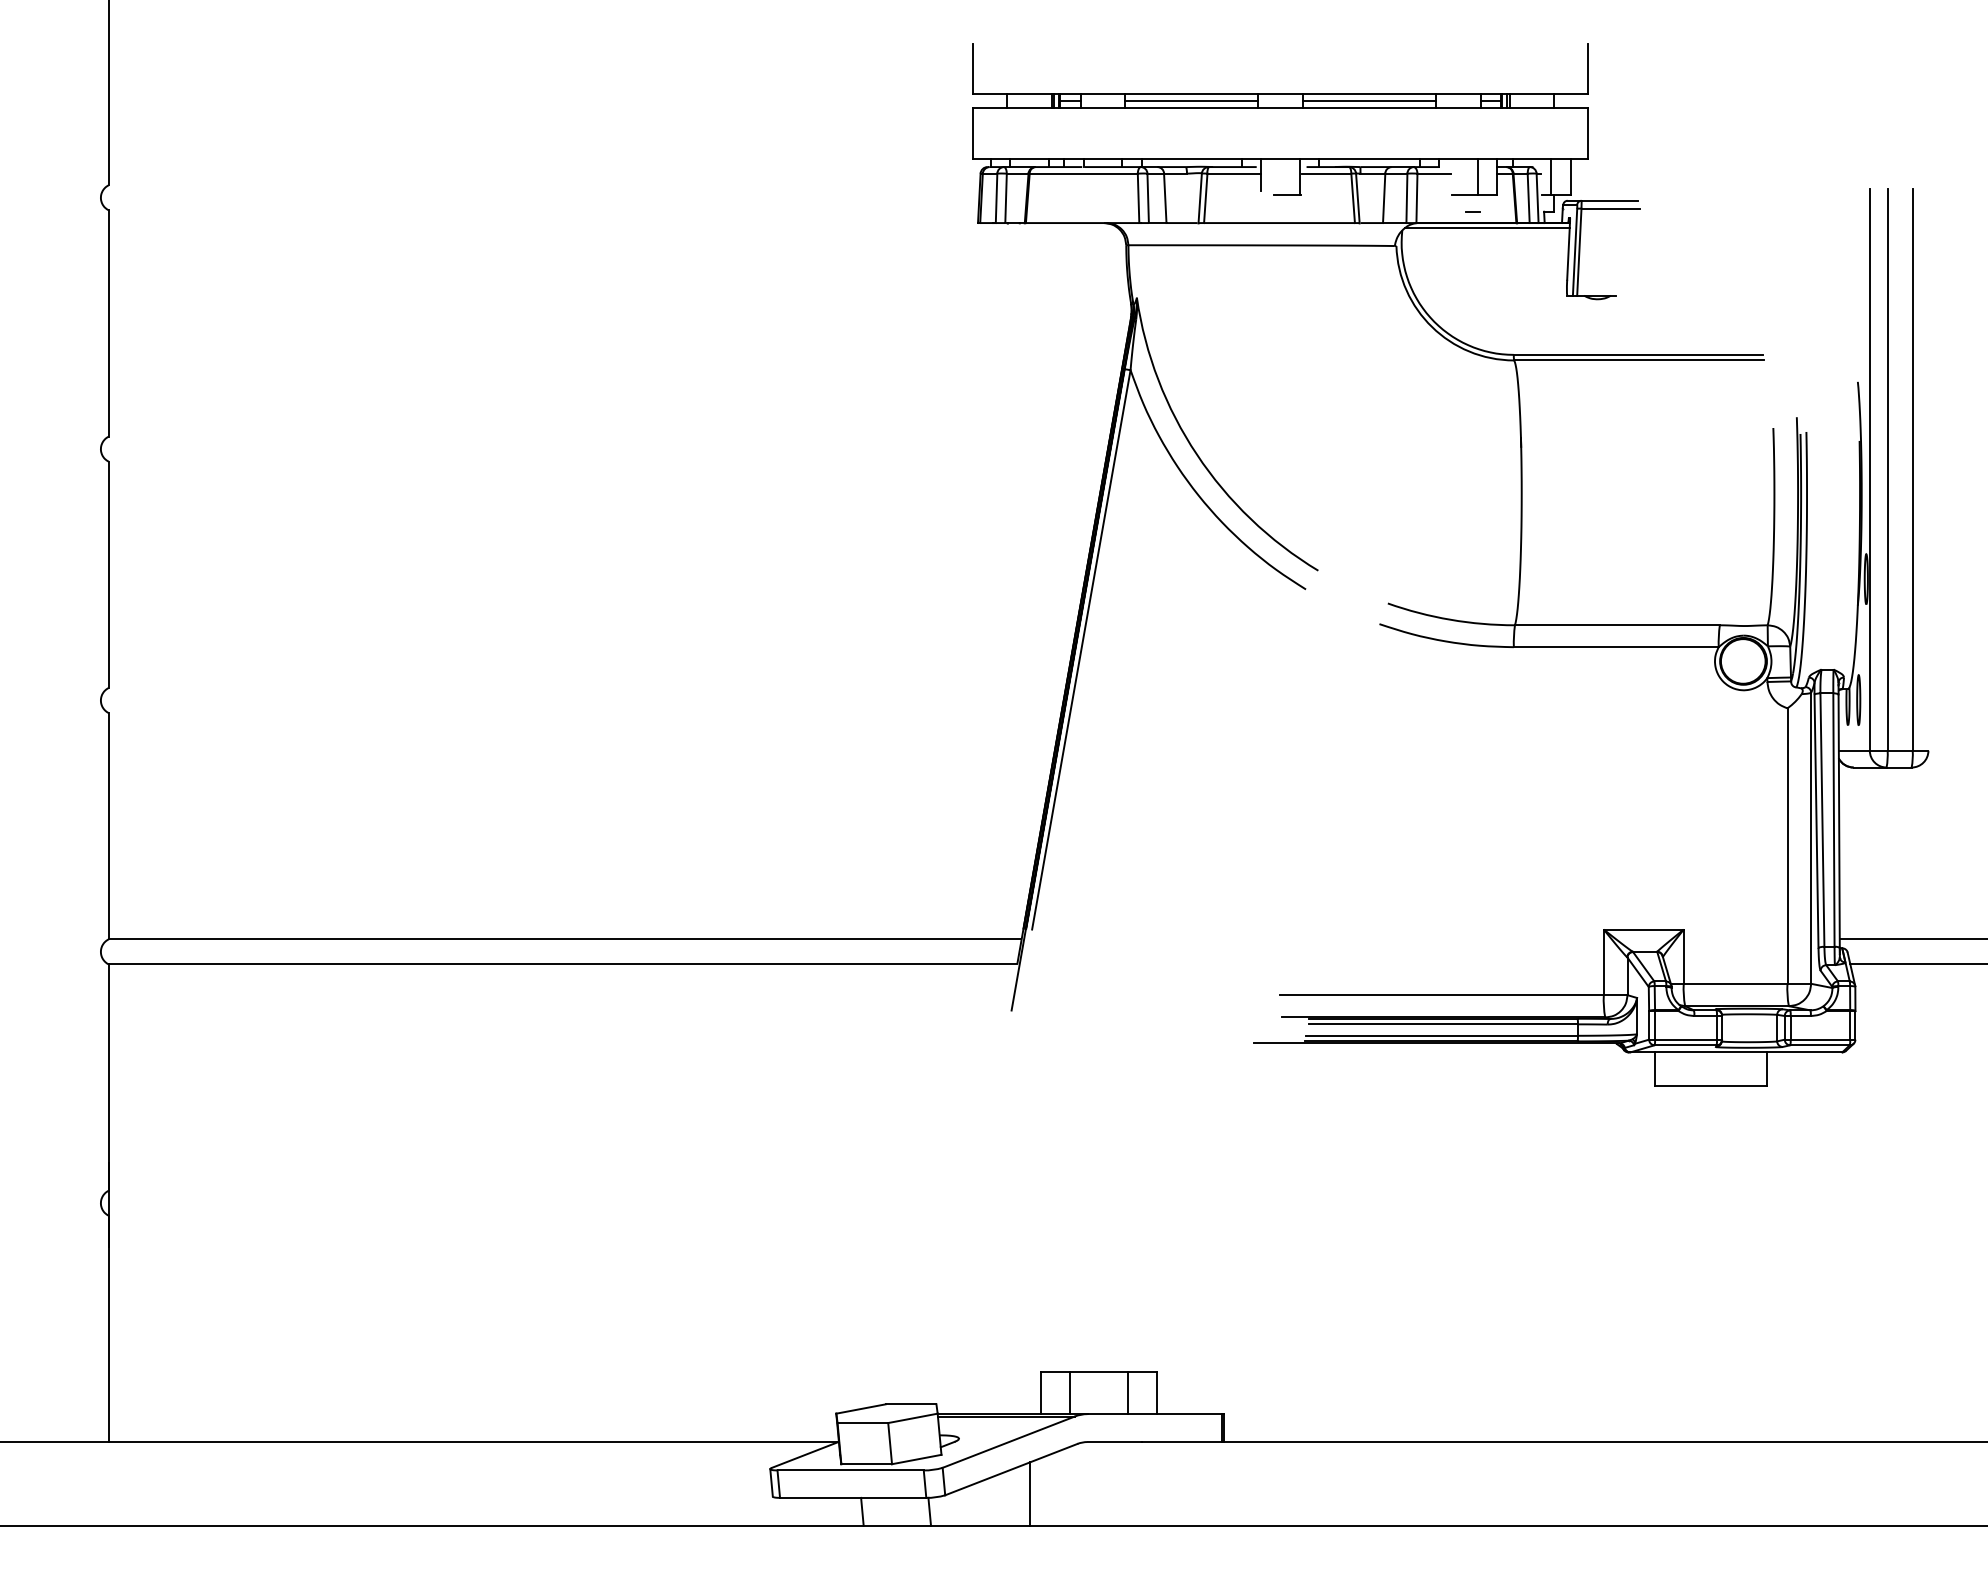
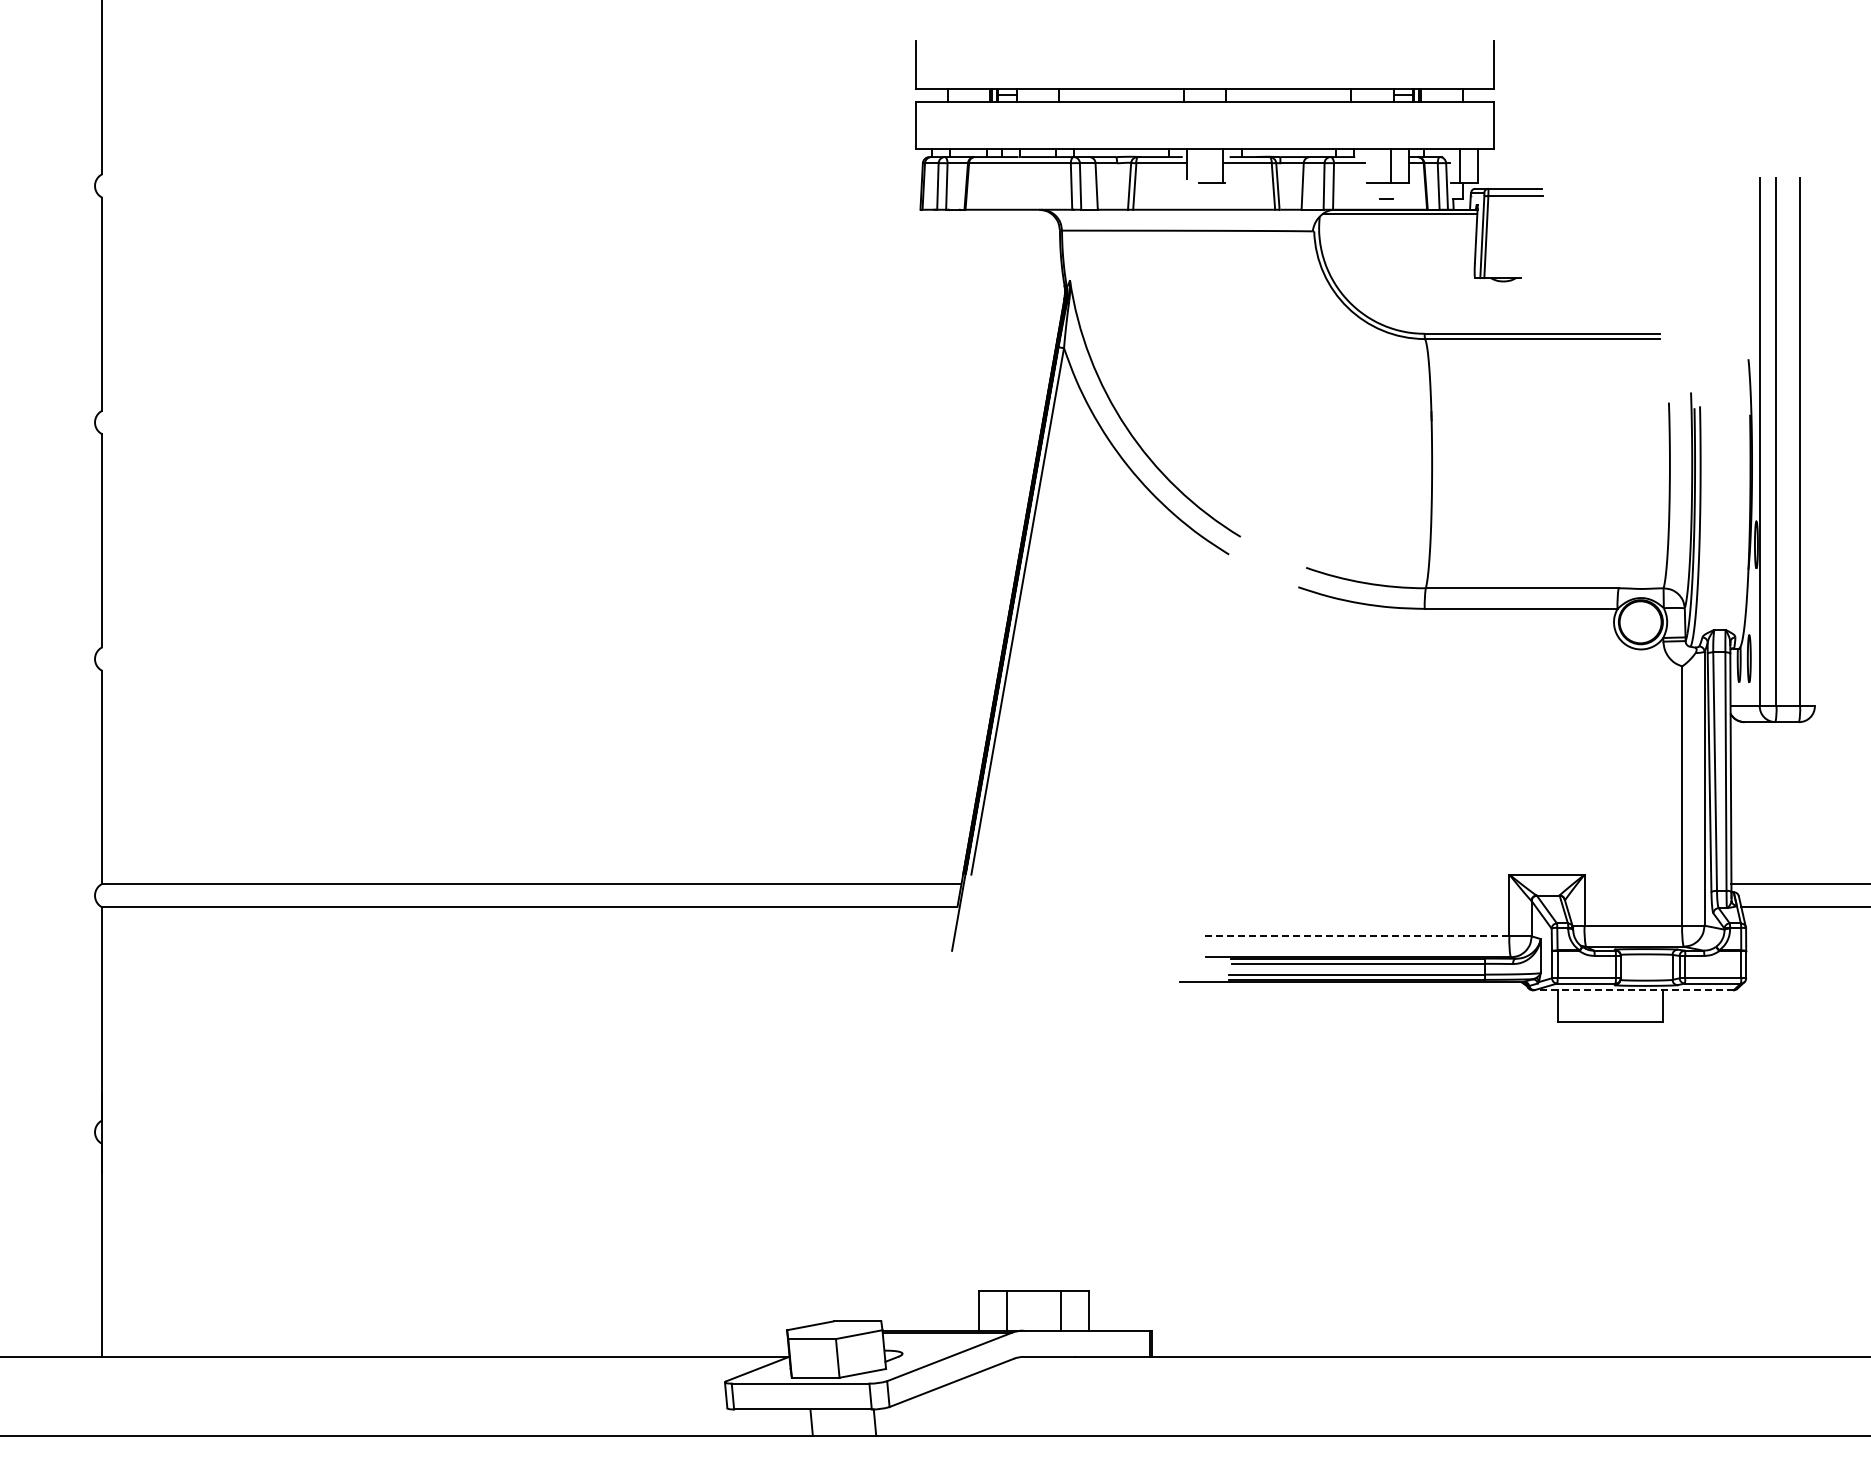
line: (1191, 101) -> (1121, 95), removed
line: (1369, 101) -> (1288, 95), removed
line: (1442, 995) -> (1357, 936), solid -> dashed
line: (1736, 1052) -> (1634, 990), solid -> dashed
line: (1030, 1493) -> (969, 1405), removed

